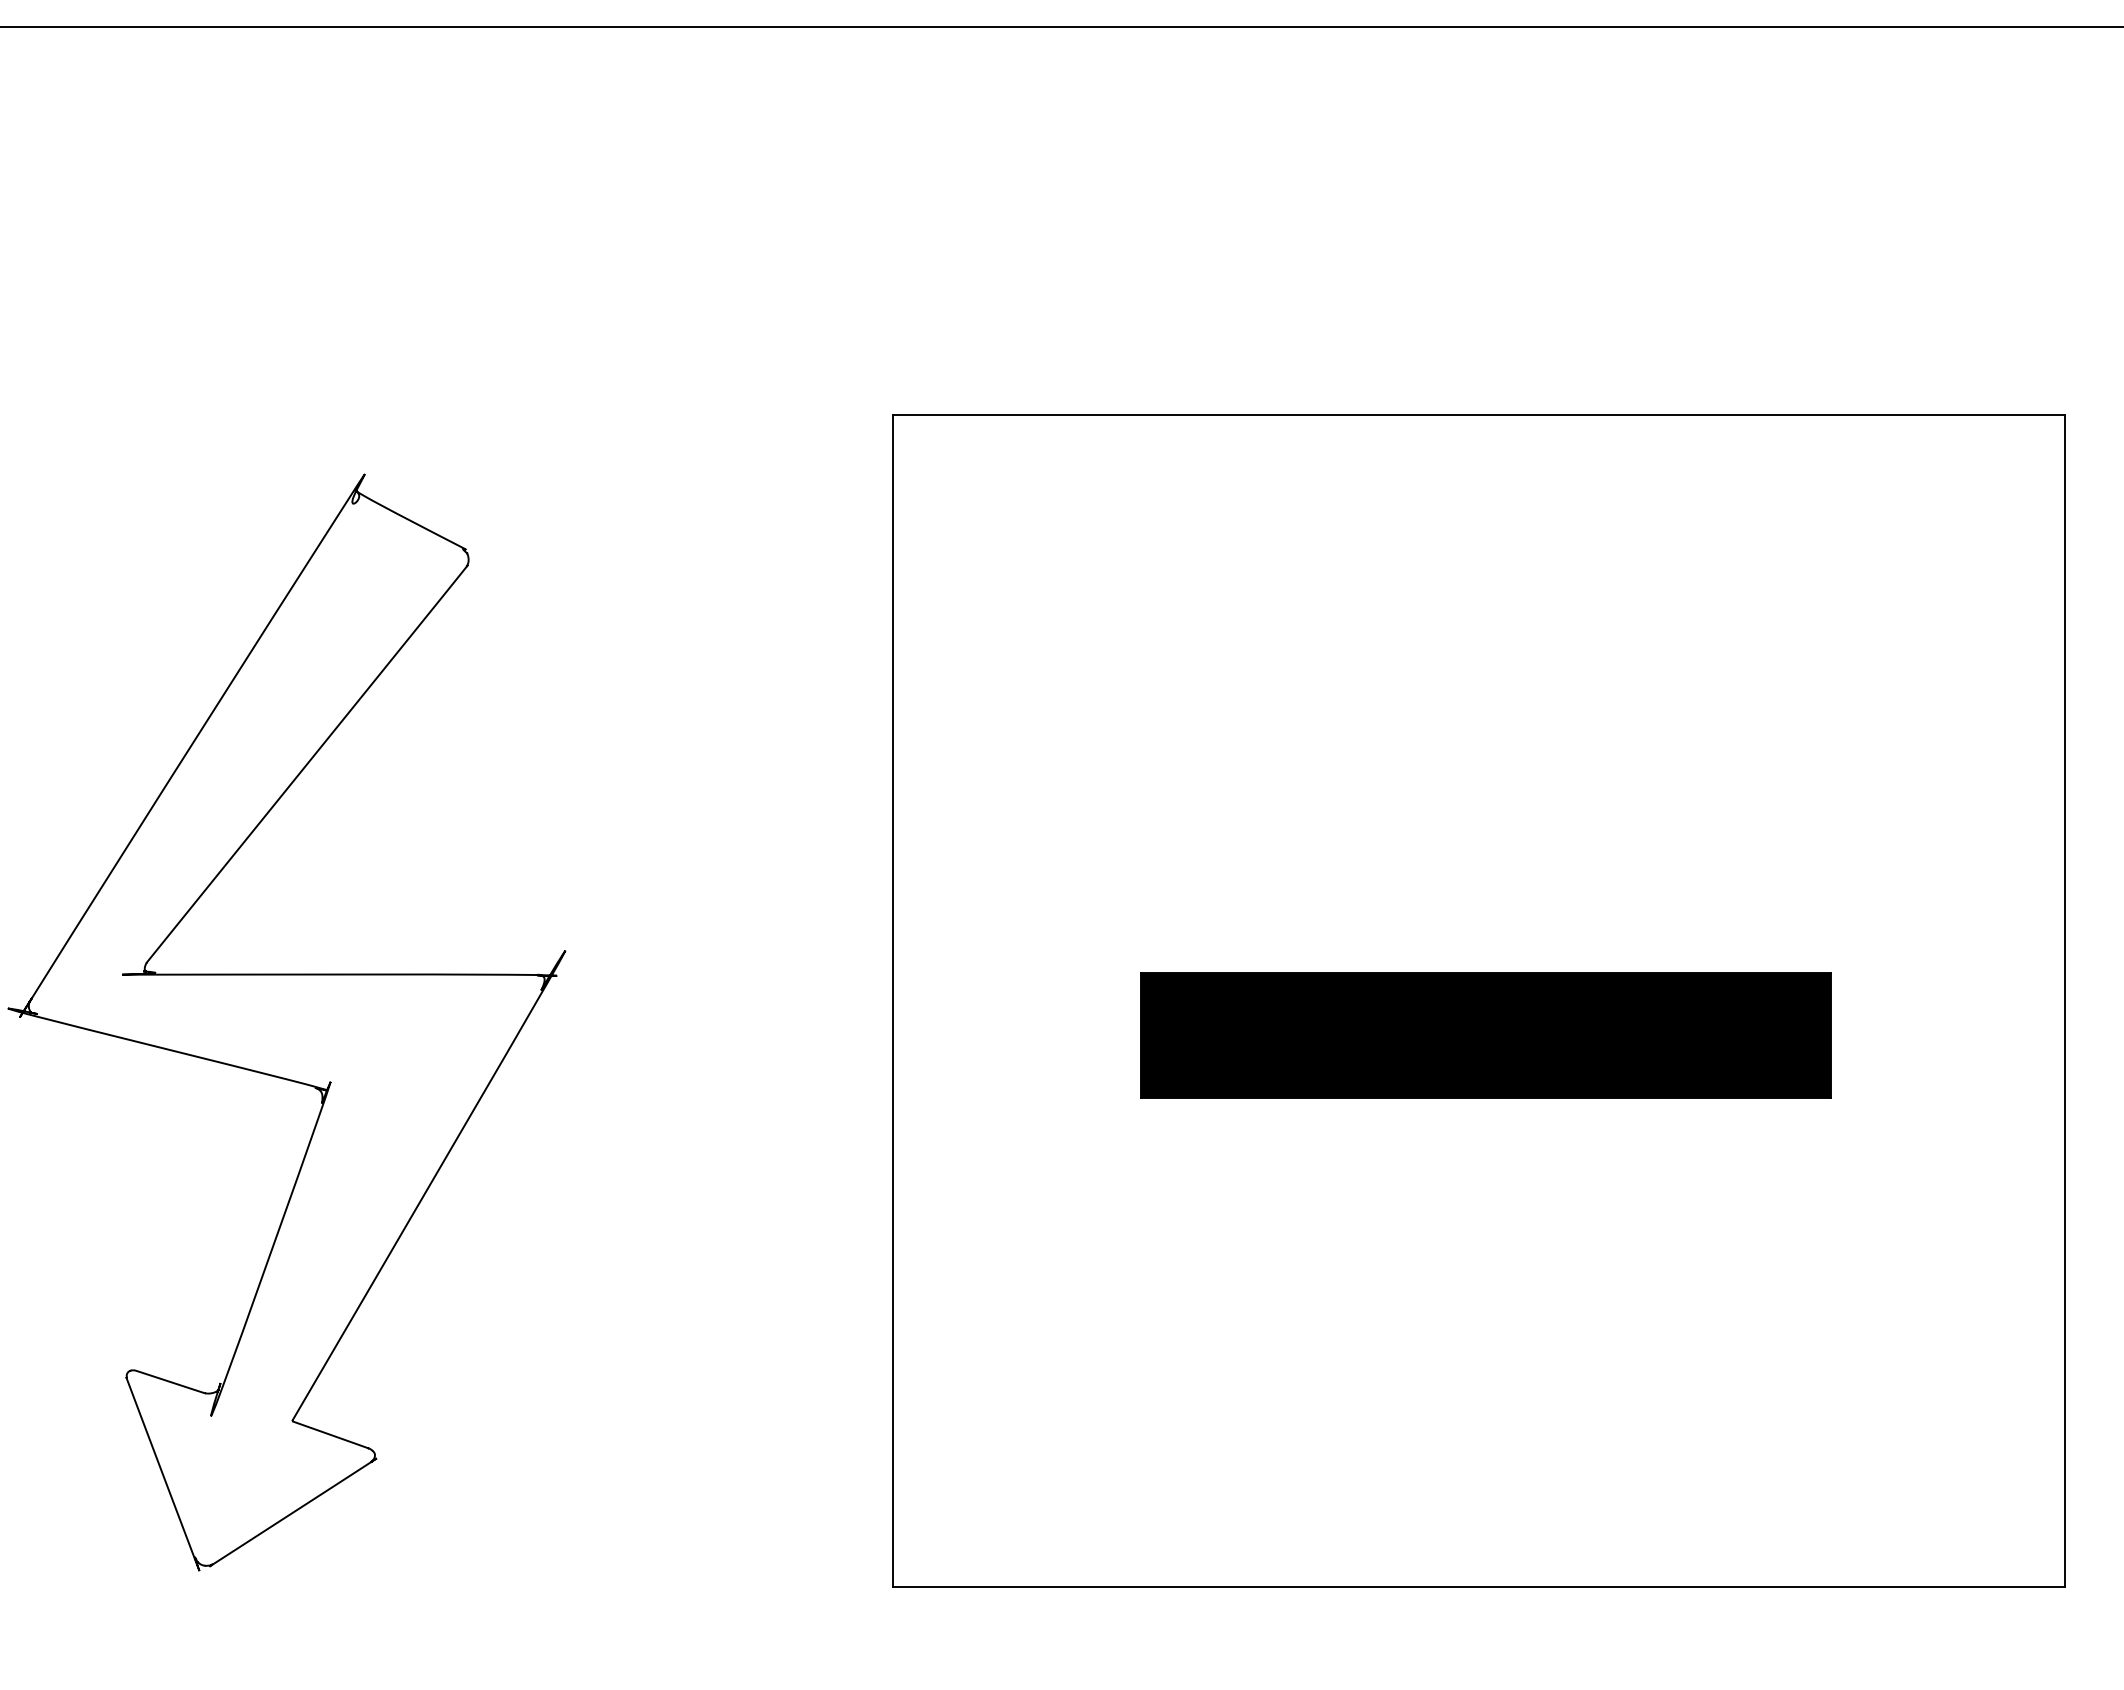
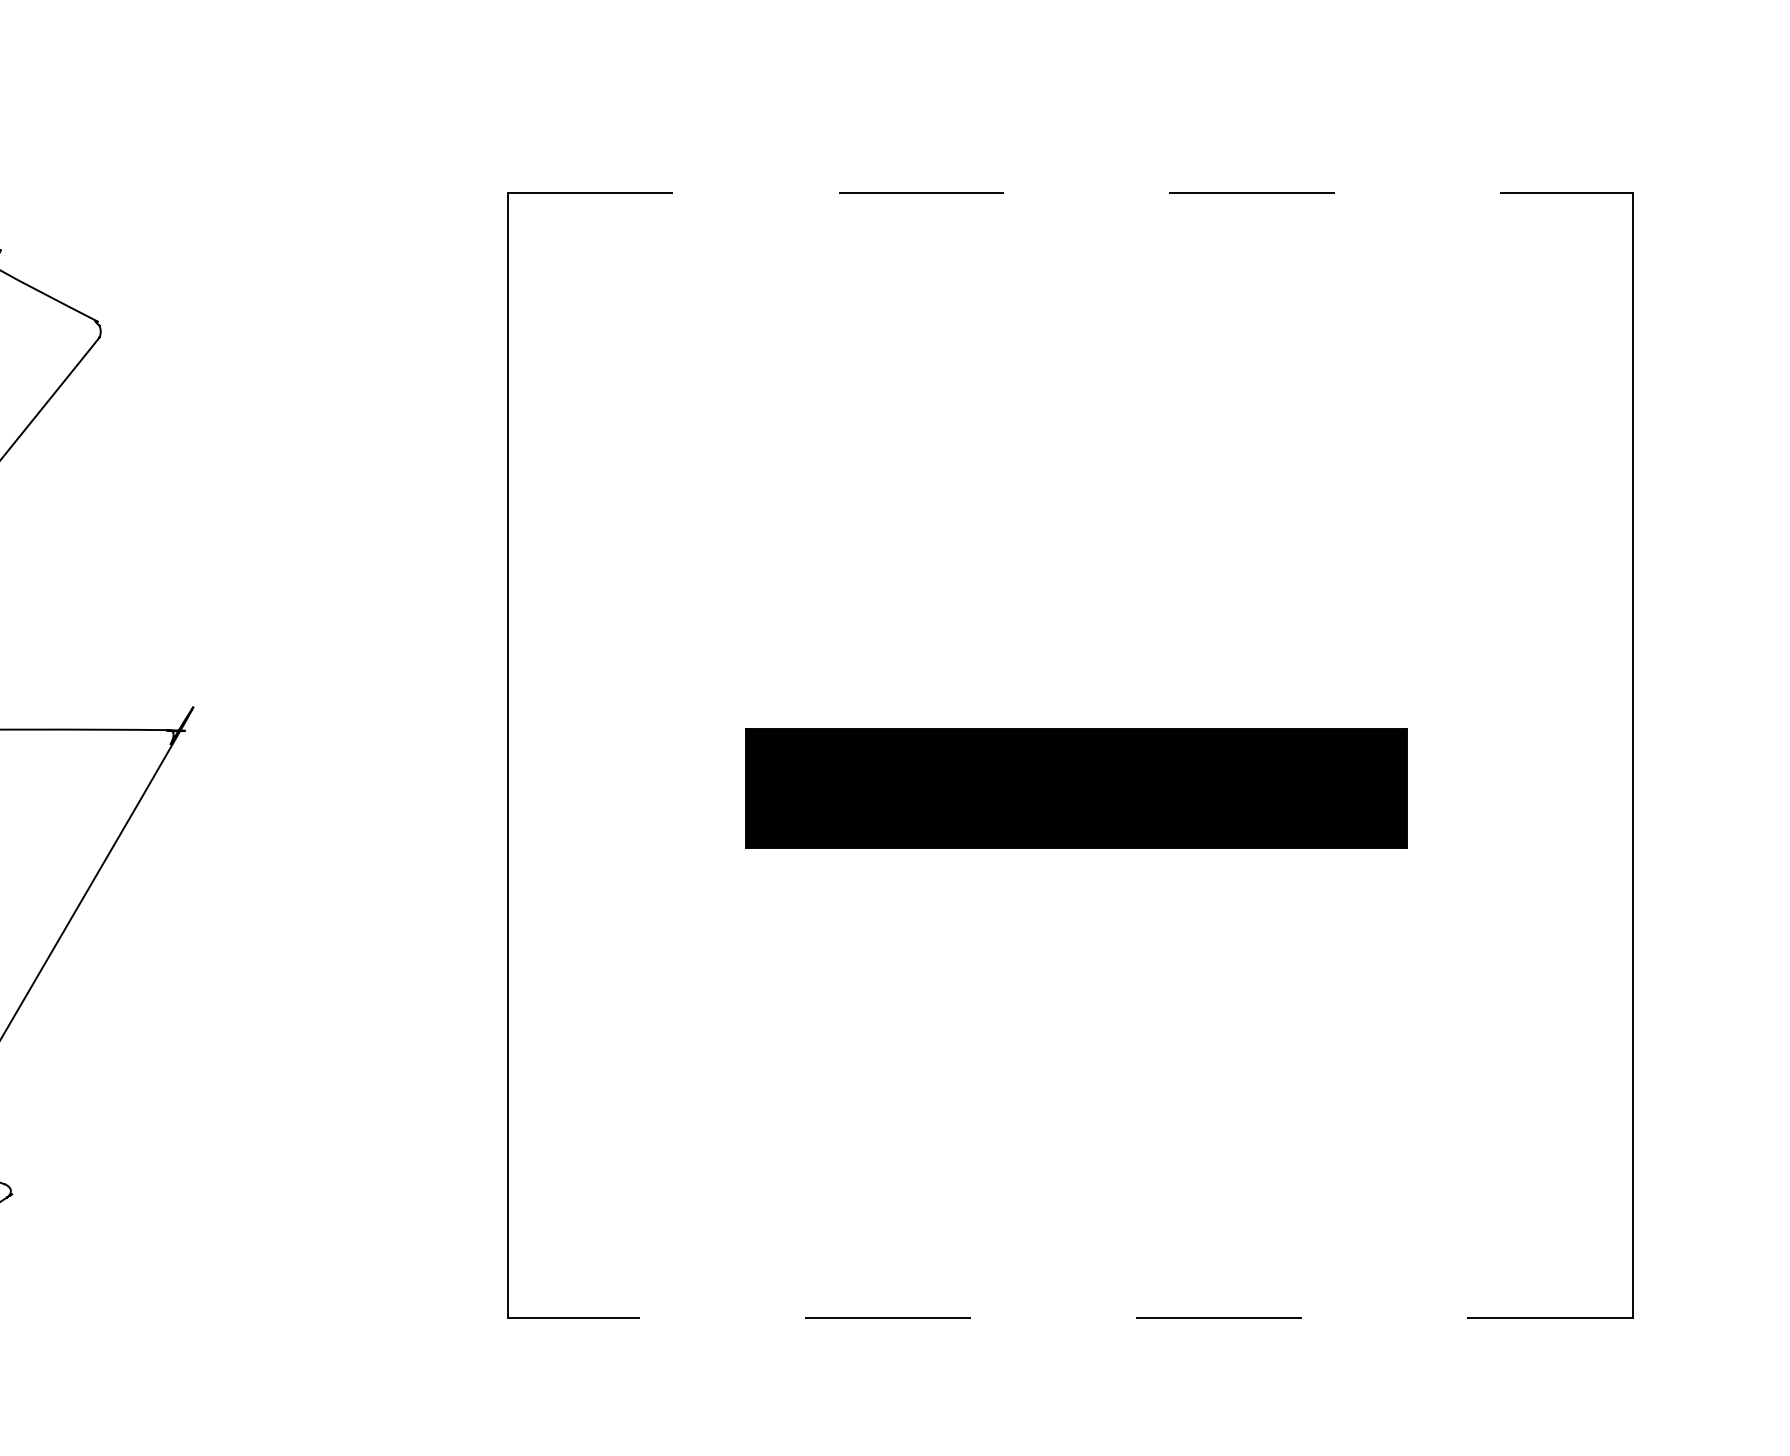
line: (1479, 414) -> (1070, 192), solid -> dashed
line: (1478, 1587) -> (1069, 1317), solid -> dashed

